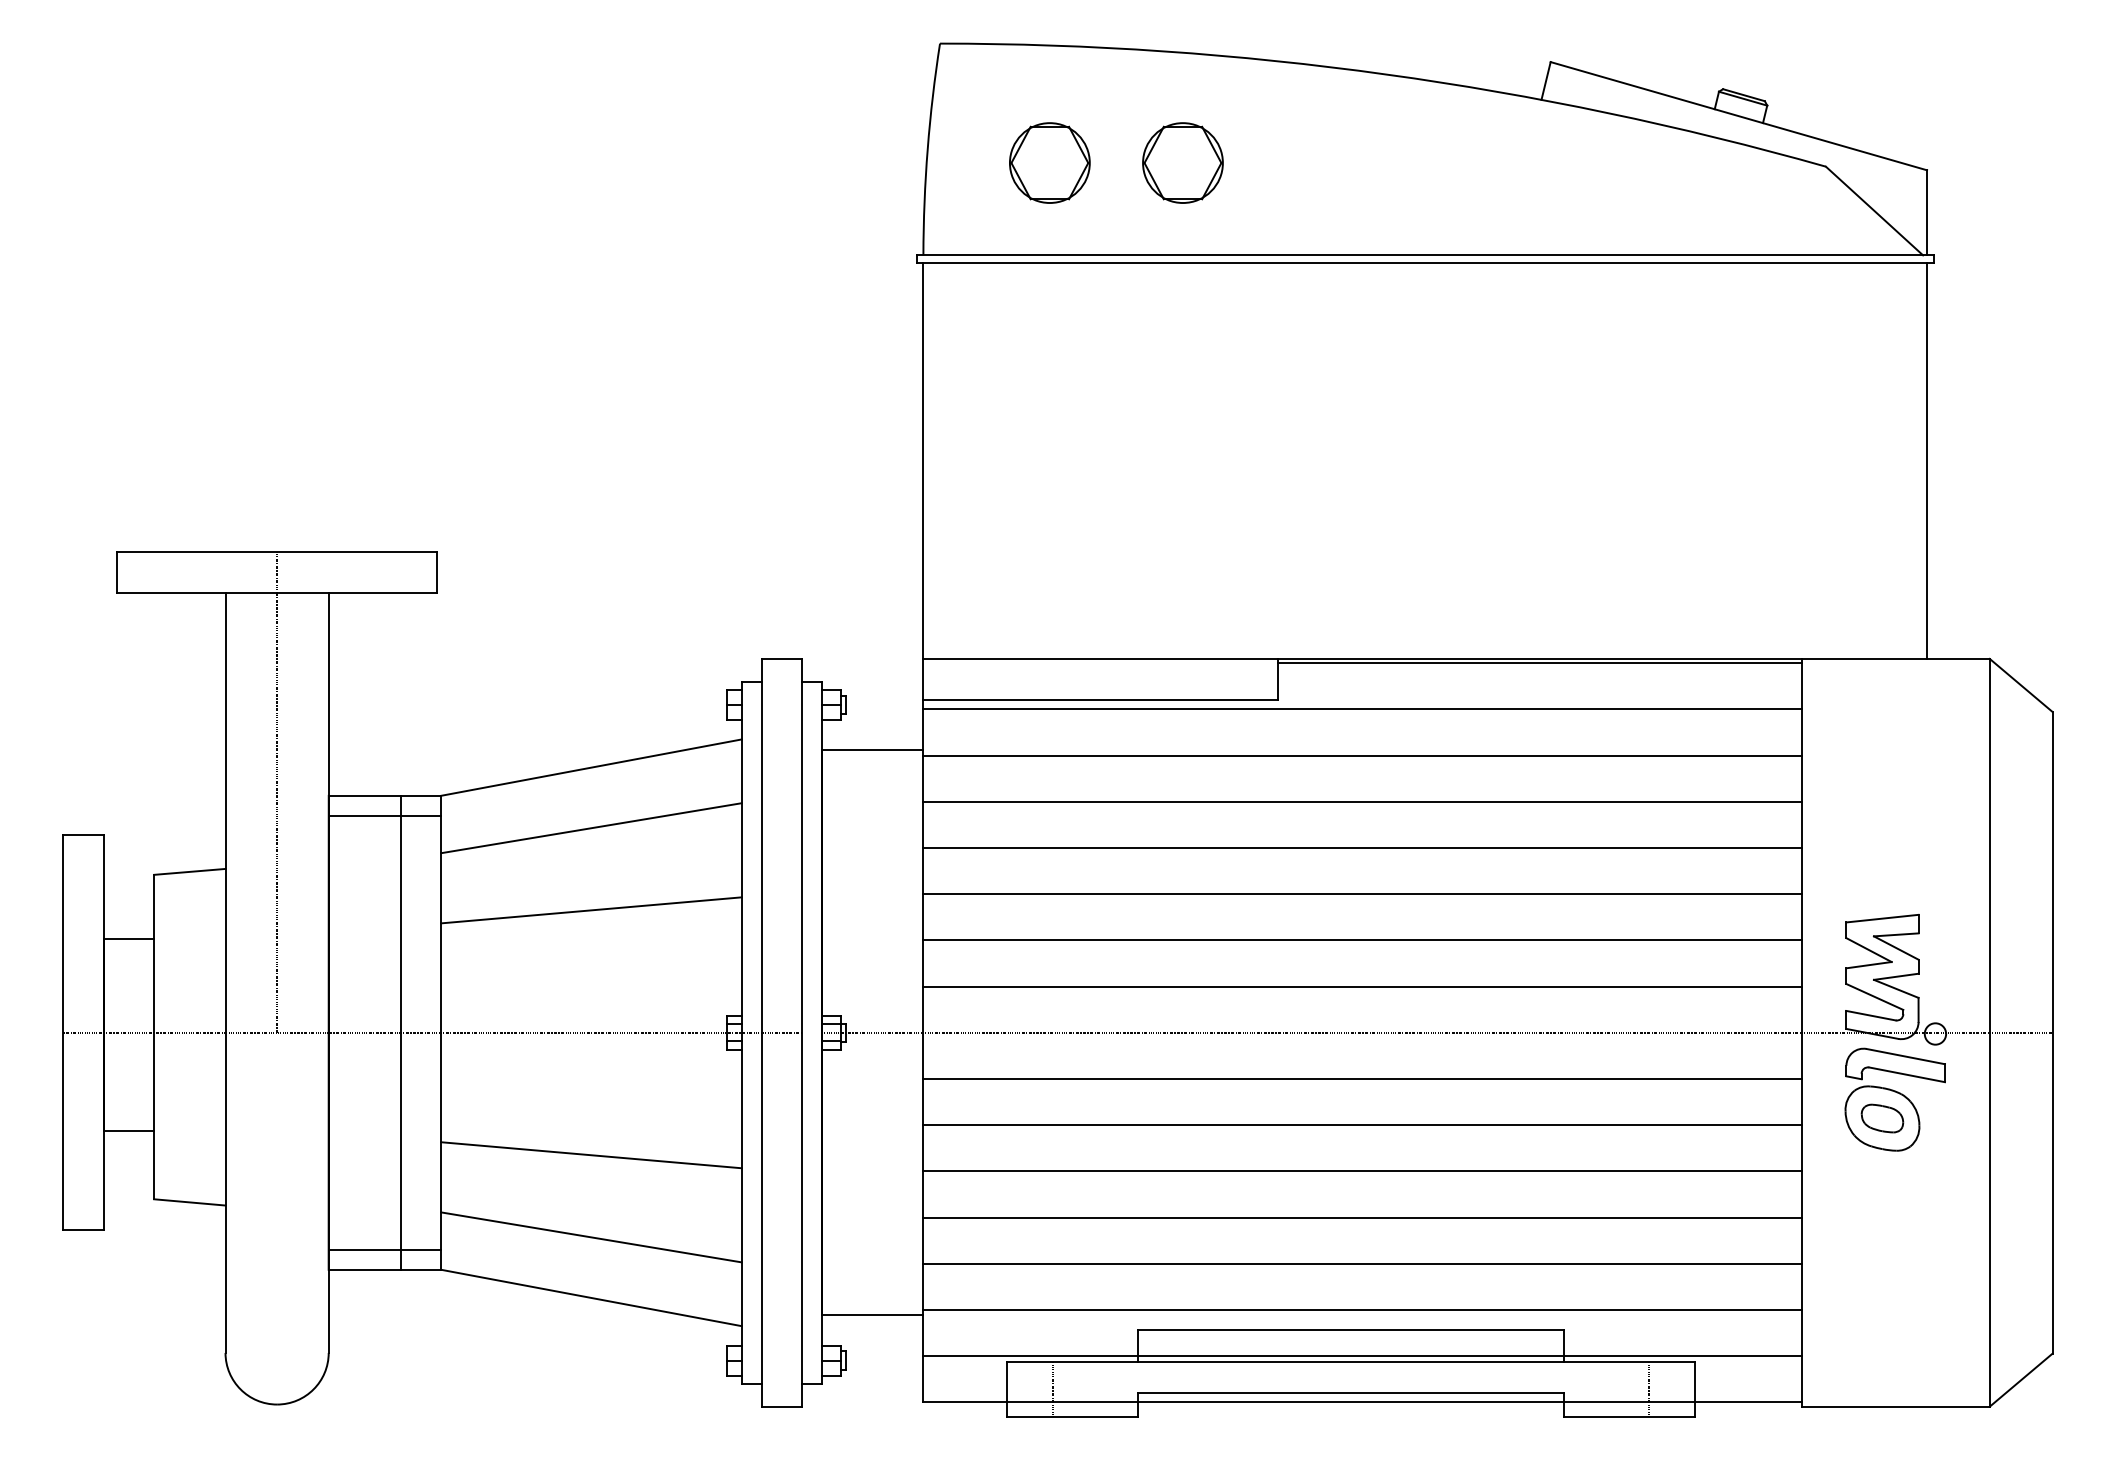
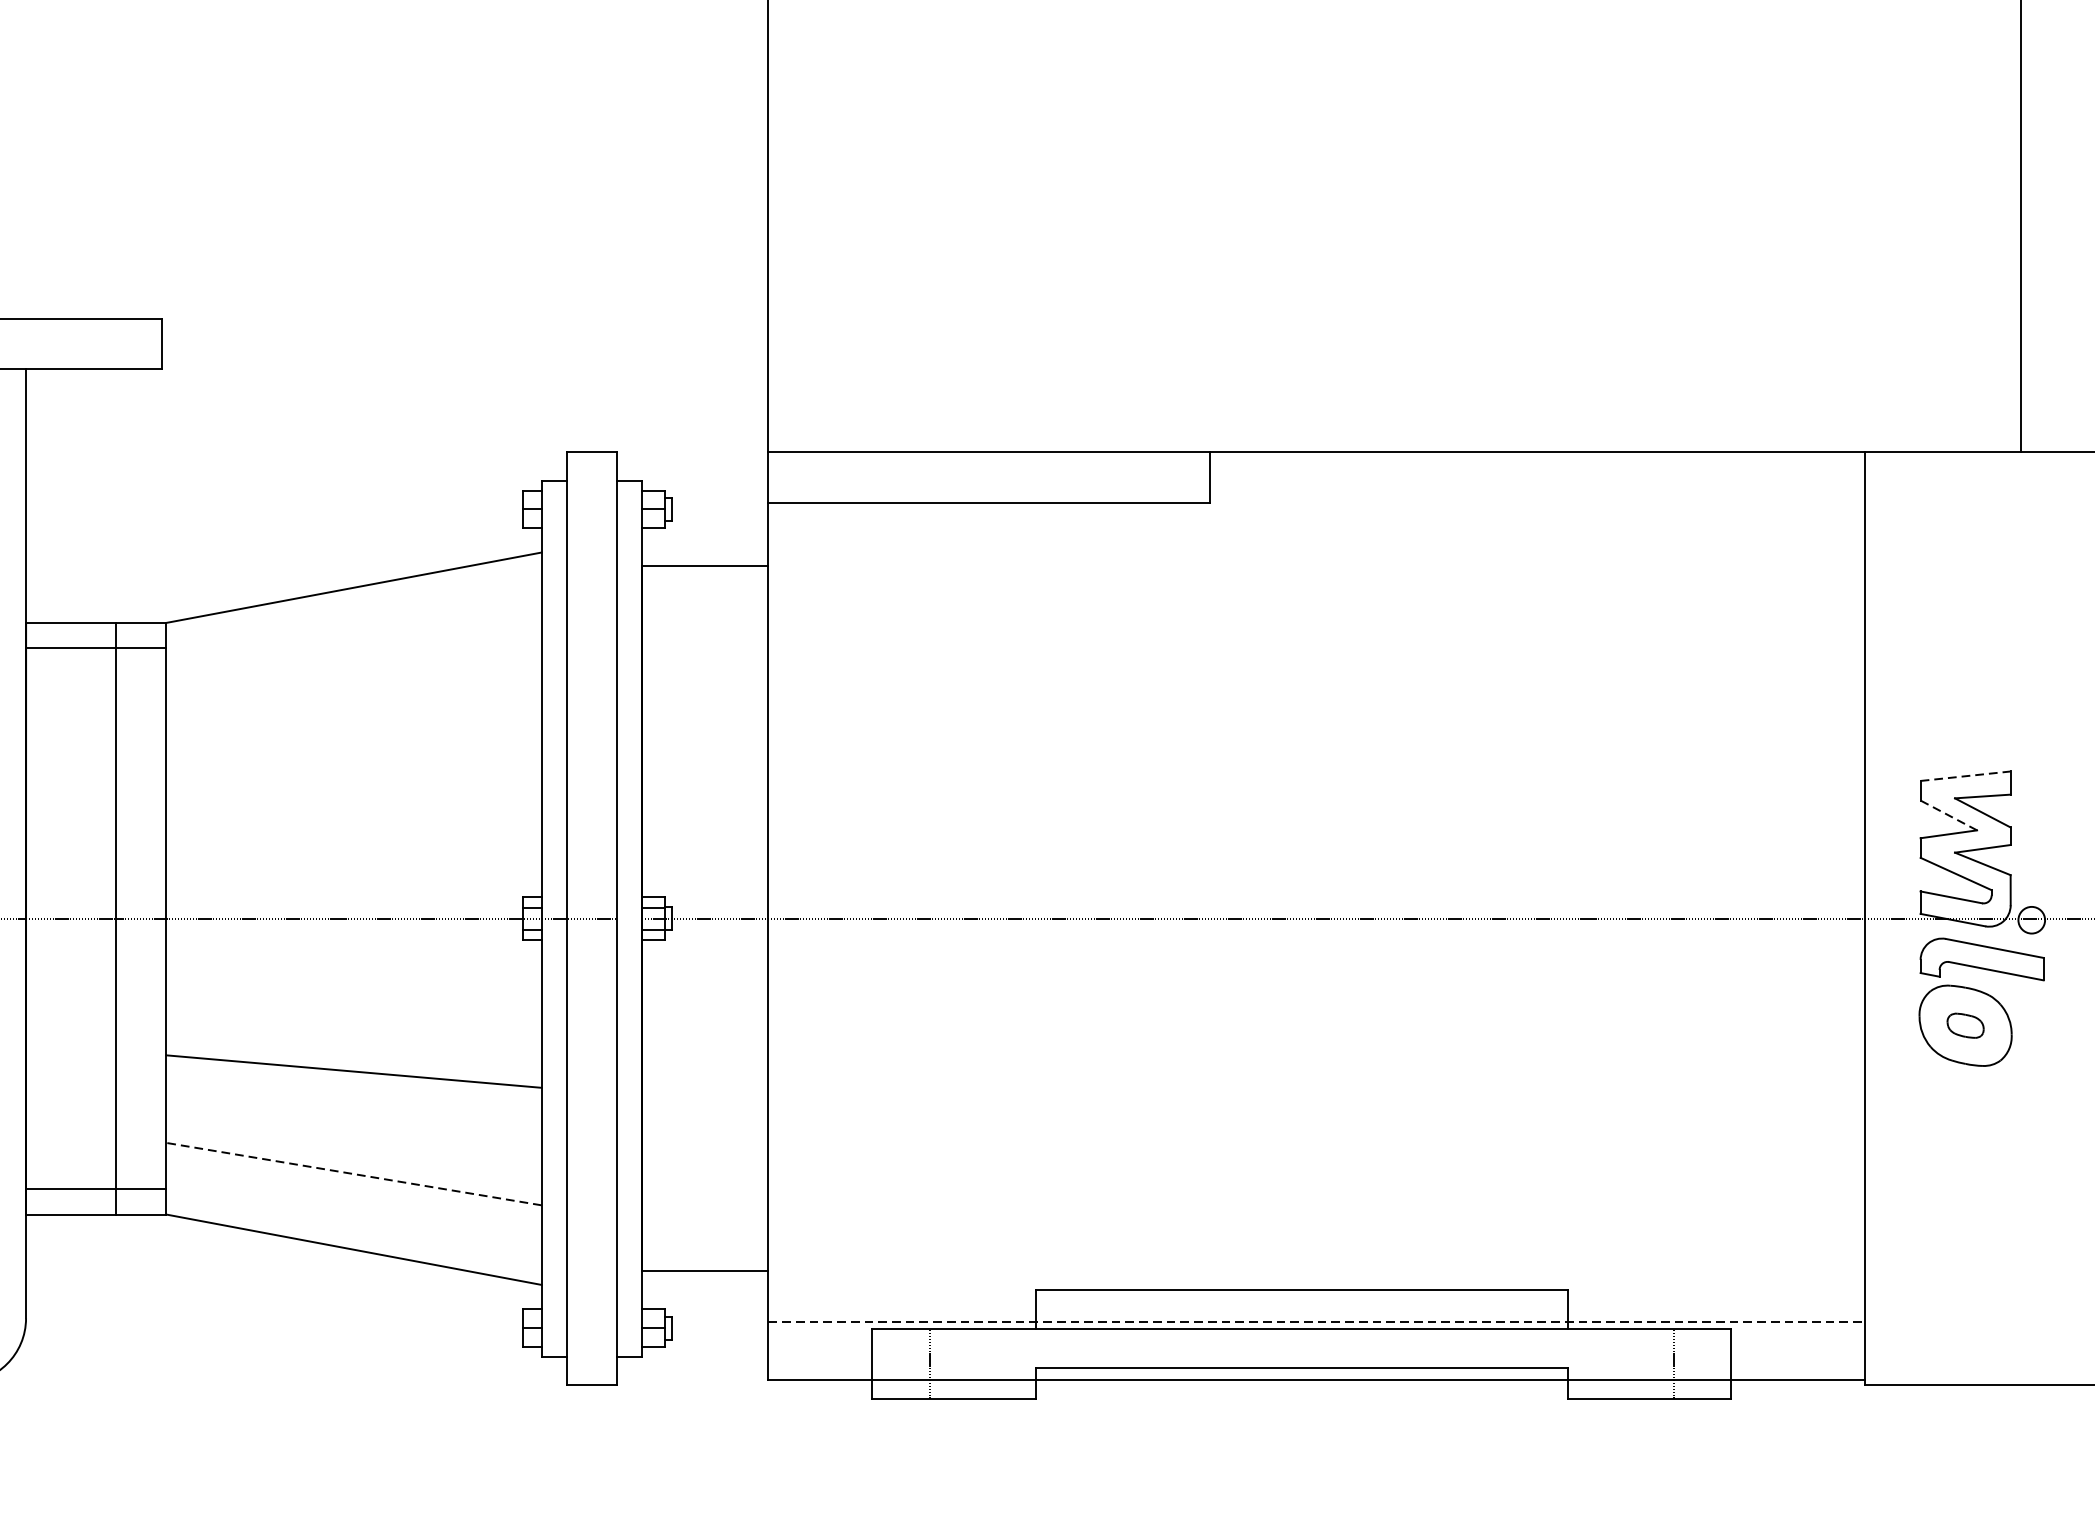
line: (1539, 663) -> (1537, 457), removed
line: (1362, 709) -> (1316, 515), removed
line: (1362, 755) -> (1316, 572), removed
line: (1362, 801) -> (1316, 630), removed
line: (591, 828) -> (354, 663), removed
line: (1362, 848) -> (1316, 688), removed
line: (1362, 894) -> (1316, 746), removed
line: (591, 910) -> (354, 766), removed
line: (1882, 918) -> (1965, 776), solid -> dashed
line: (1362, 940) -> (1316, 803), removed
line: (1869, 950) -> (1949, 815), solid -> dashed
line: (1362, 986) -> (1316, 860), removed
line: (1362, 1078) -> (1316, 975), removed
part: (1882, 1118) -> (1965, 1025), size x0.7
line: (1362, 1125) -> (1316, 1034), removed
line: (1362, 1171) -> (1316, 1091), removed
line: (1362, 1217) -> (1316, 1149), removed
line: (590, 1237) -> (352, 1174), solid -> dashed
line: (1362, 1263) -> (1316, 1206), removed
line: (1362, 1309) -> (1316, 1264), removed
line: (1363, 1356) -> (1317, 1322), solid -> dashed

